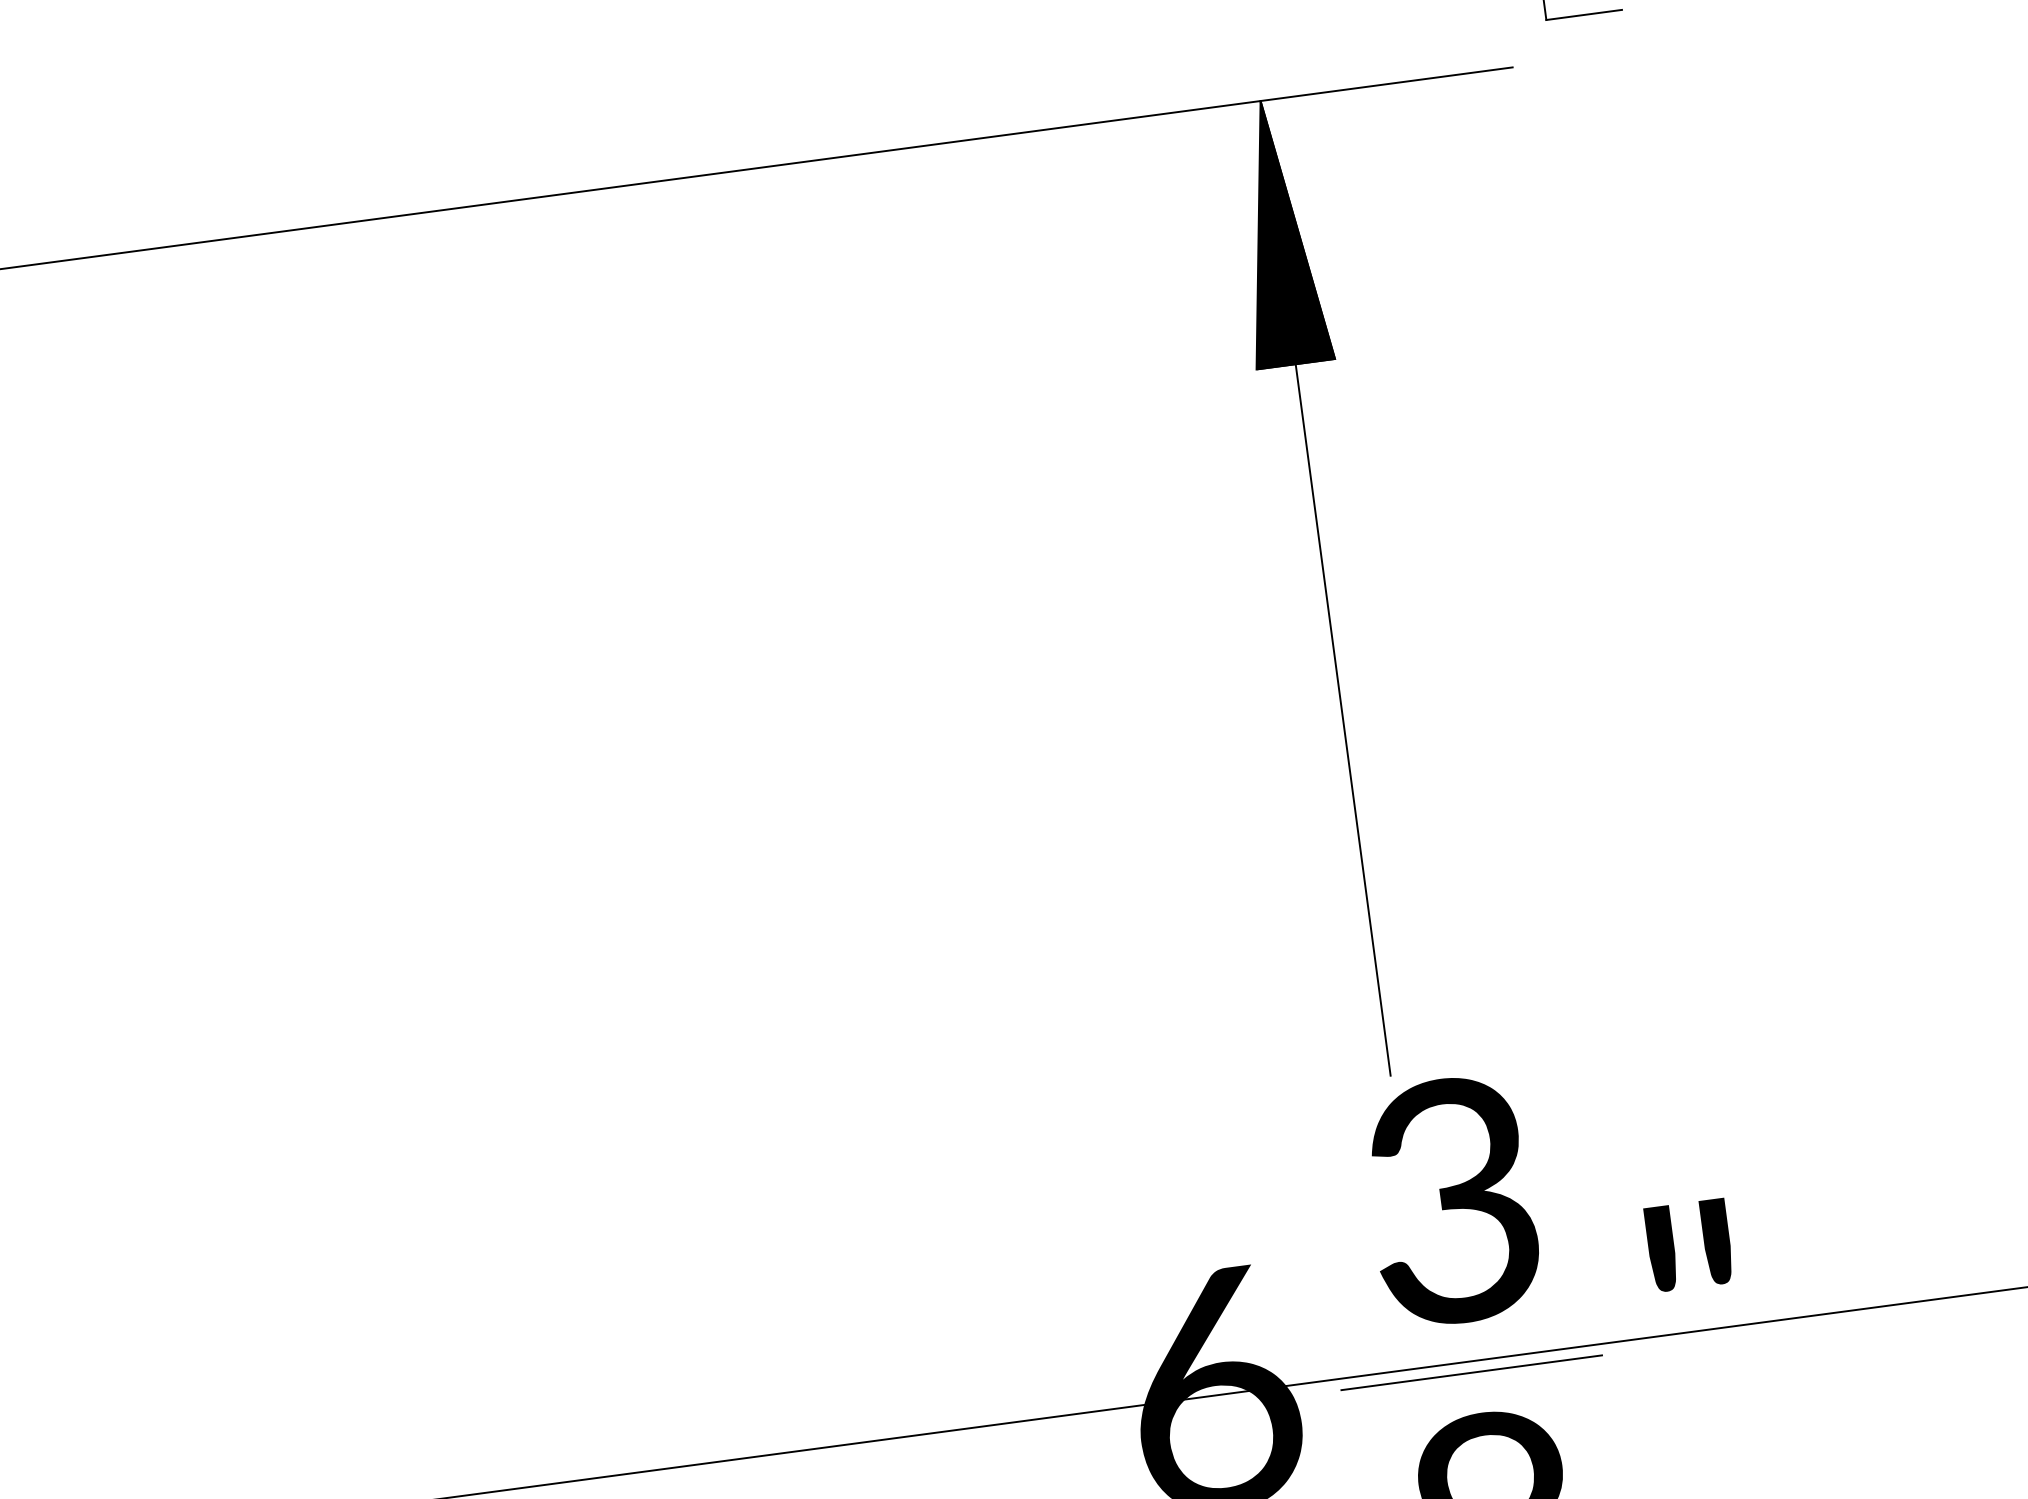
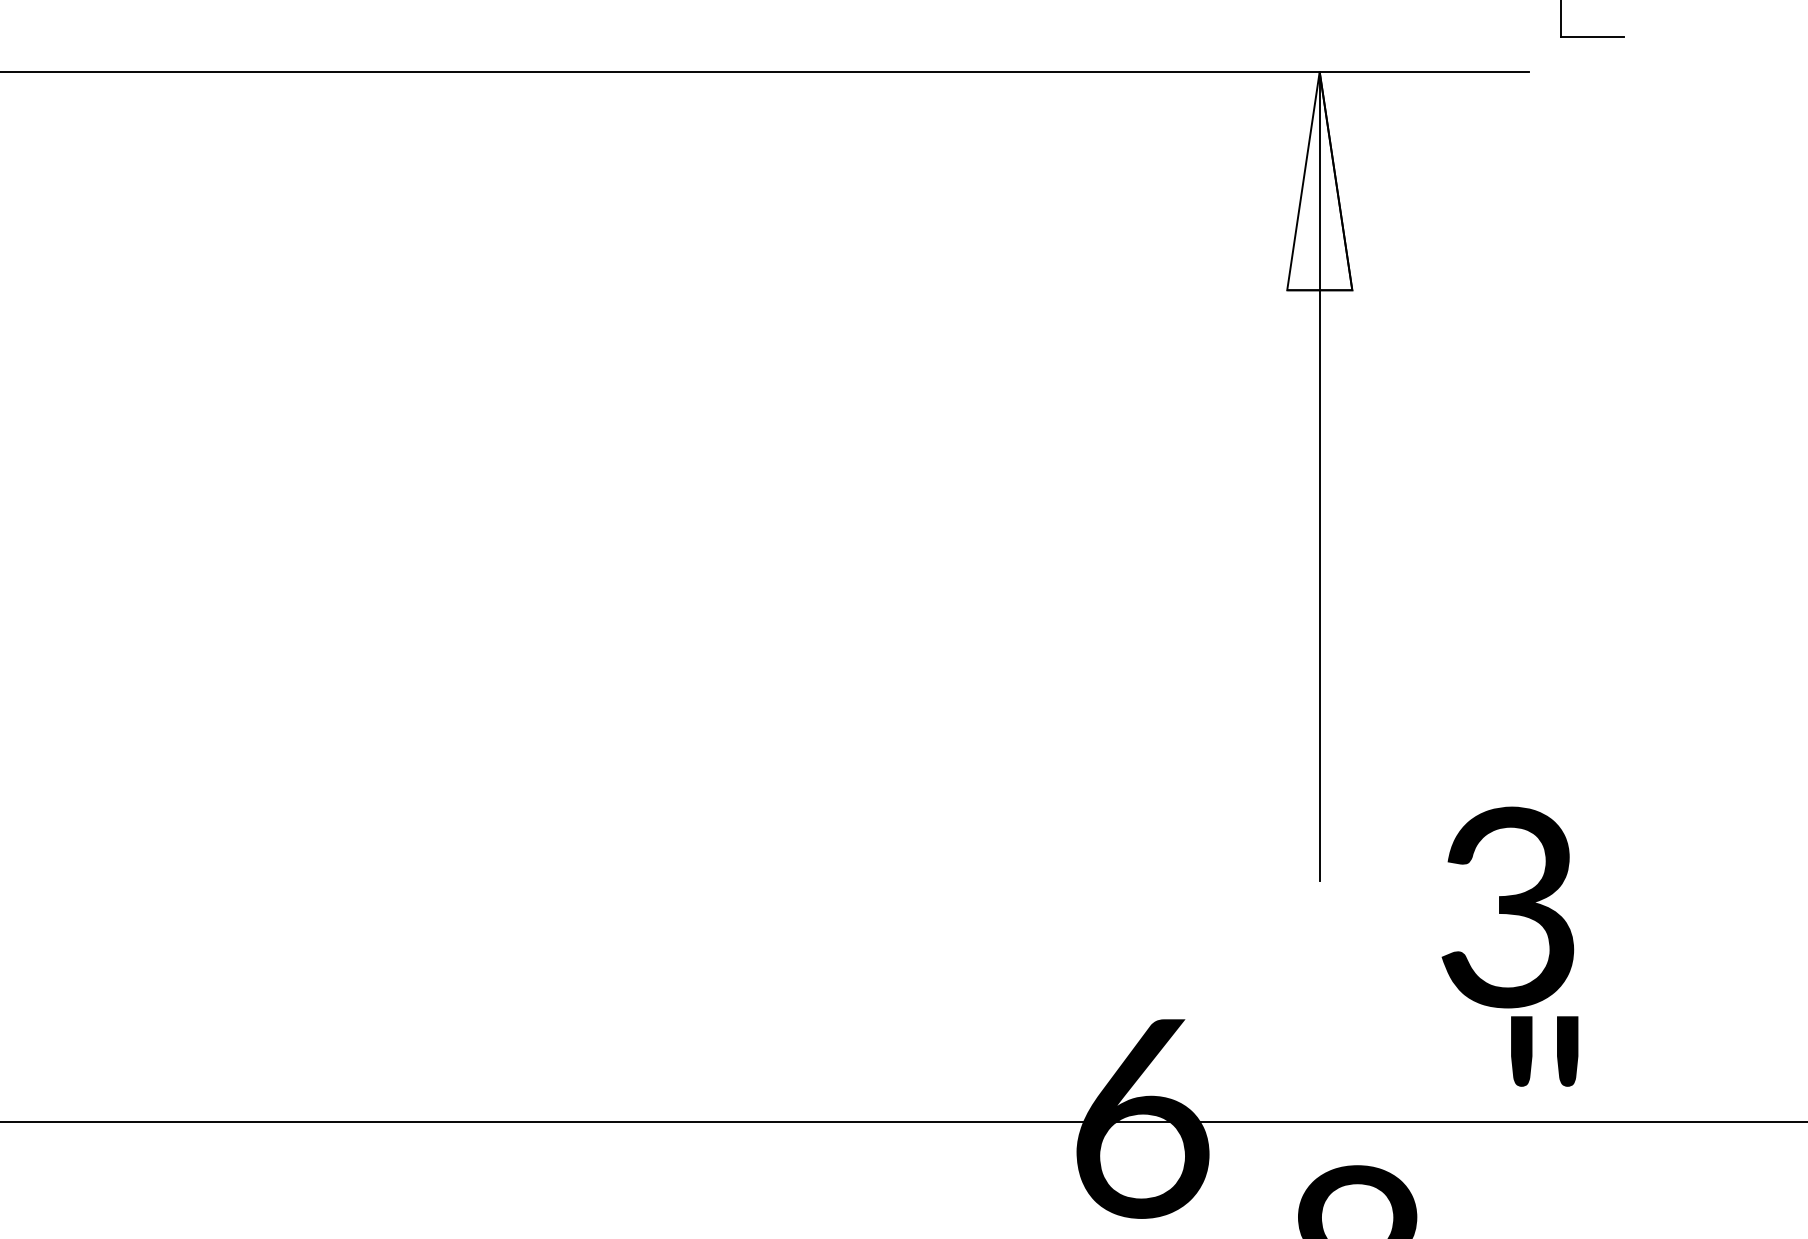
fill: (1277, 231) -> (1319, 180), removed
text: (1451, 1201) -> (1507, 907), moved
line: (1471, 1372) -> (1353, 1131), removed

